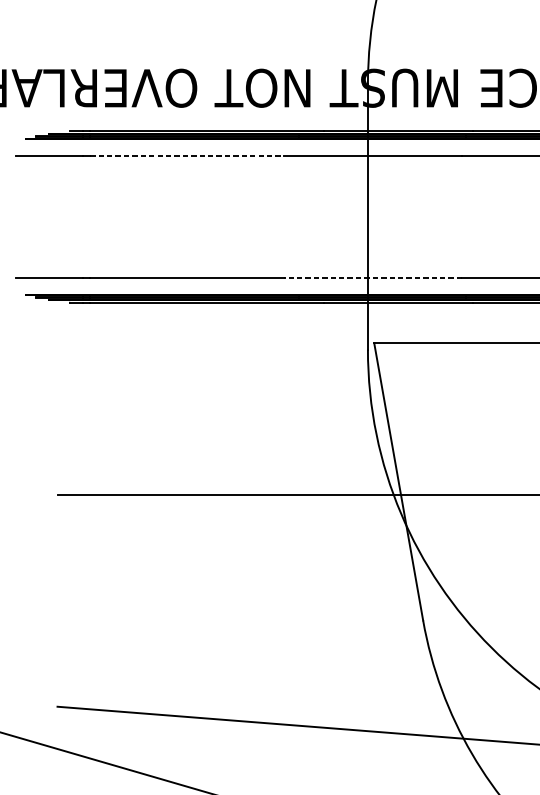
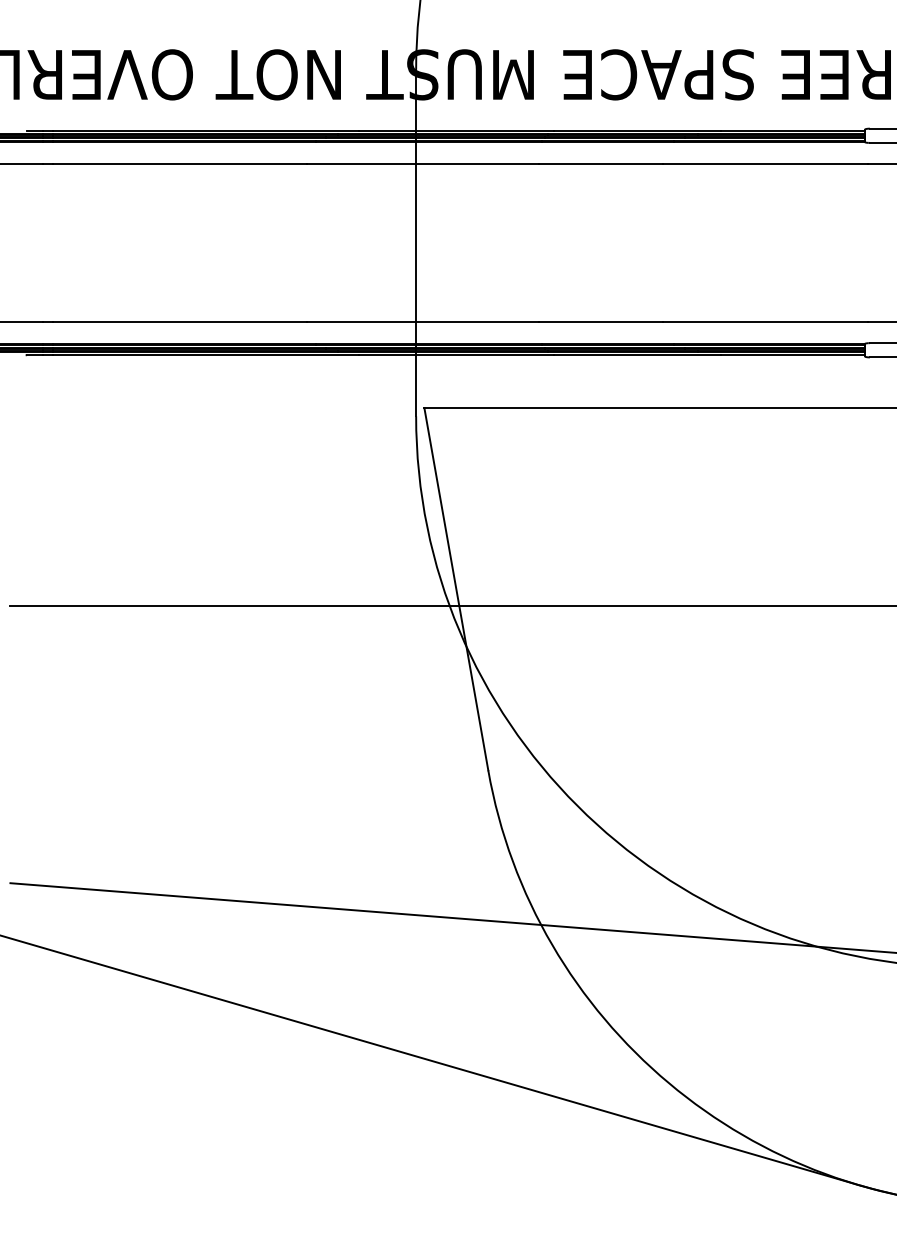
line: (186, 156) -> (179, 163), dashed -> solid
line: (372, 277) -> (422, 322), dashed -> solid

